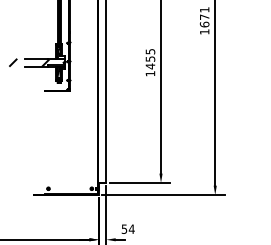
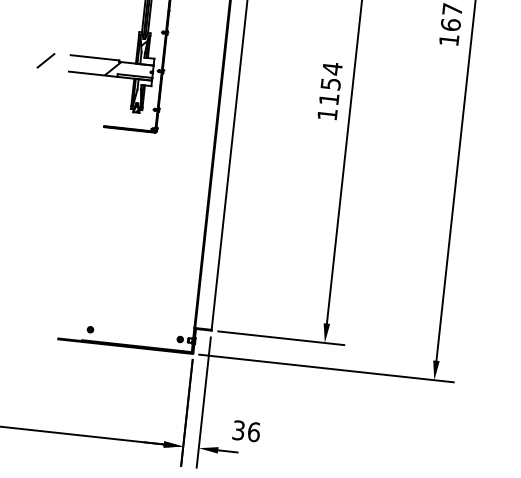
text: (150, 58) -> (331, 82), 1455 -> 1154
text: (128, 228) -> (247, 429), 54 -> 36

